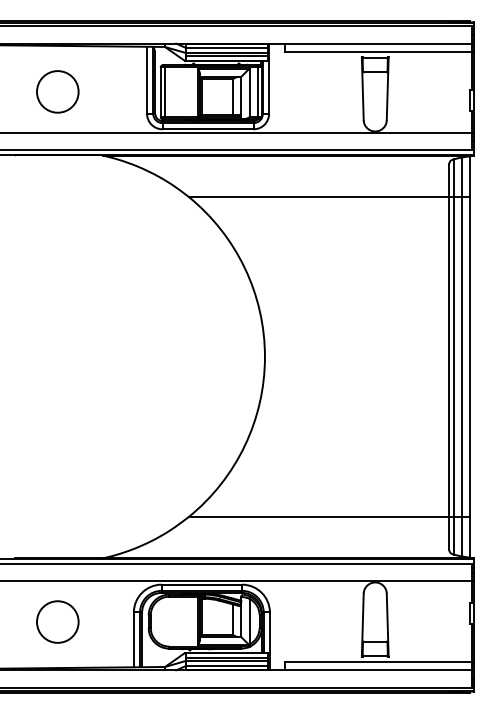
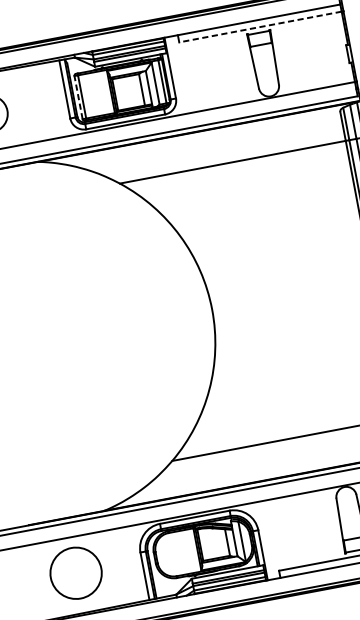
line: (378, 51) -> (260, 26), solid -> dashed
line: (160, 92) -> (78, 97), solid -> dashed
circle: (57, 621) -> (75, 572), size x1.4

